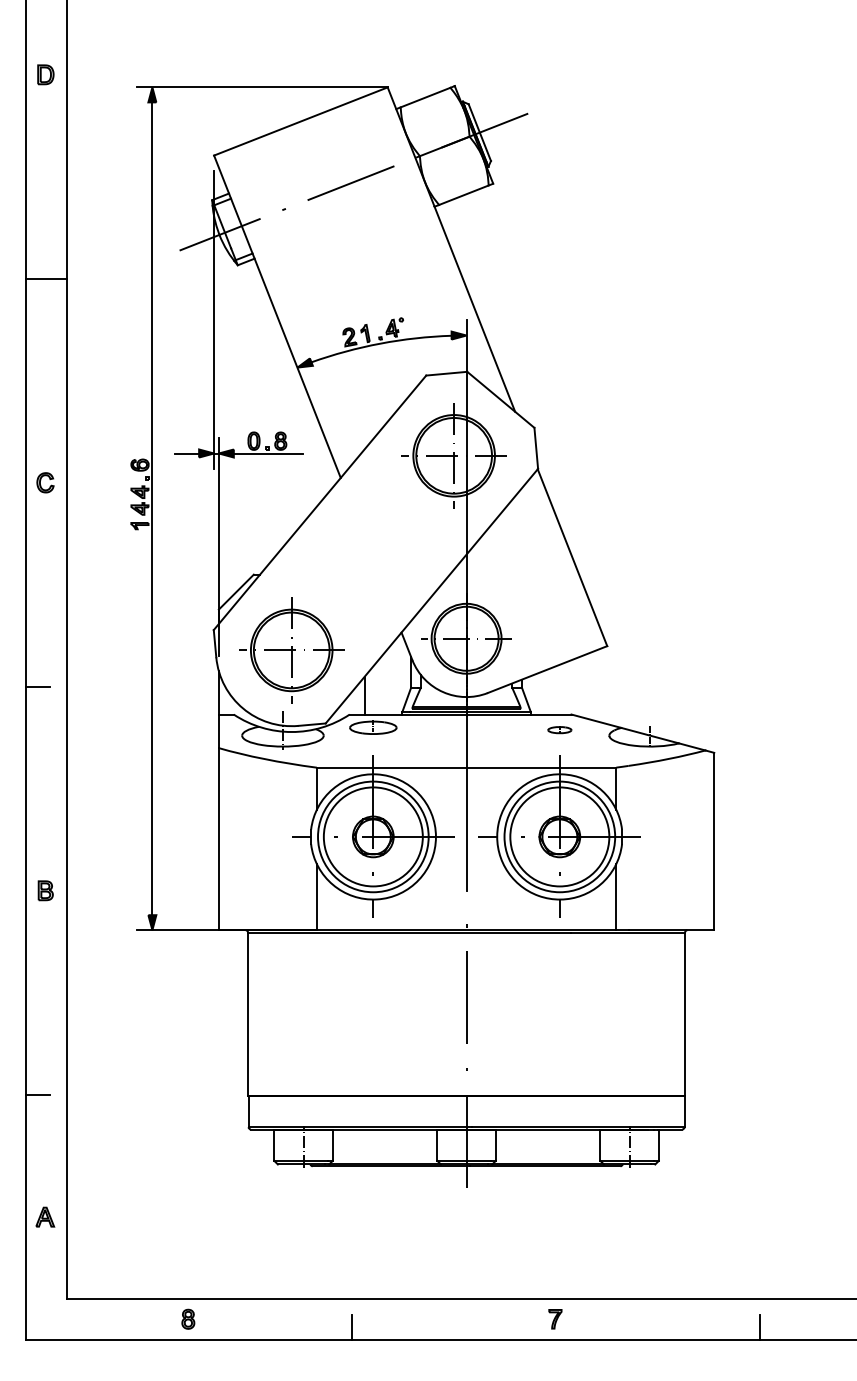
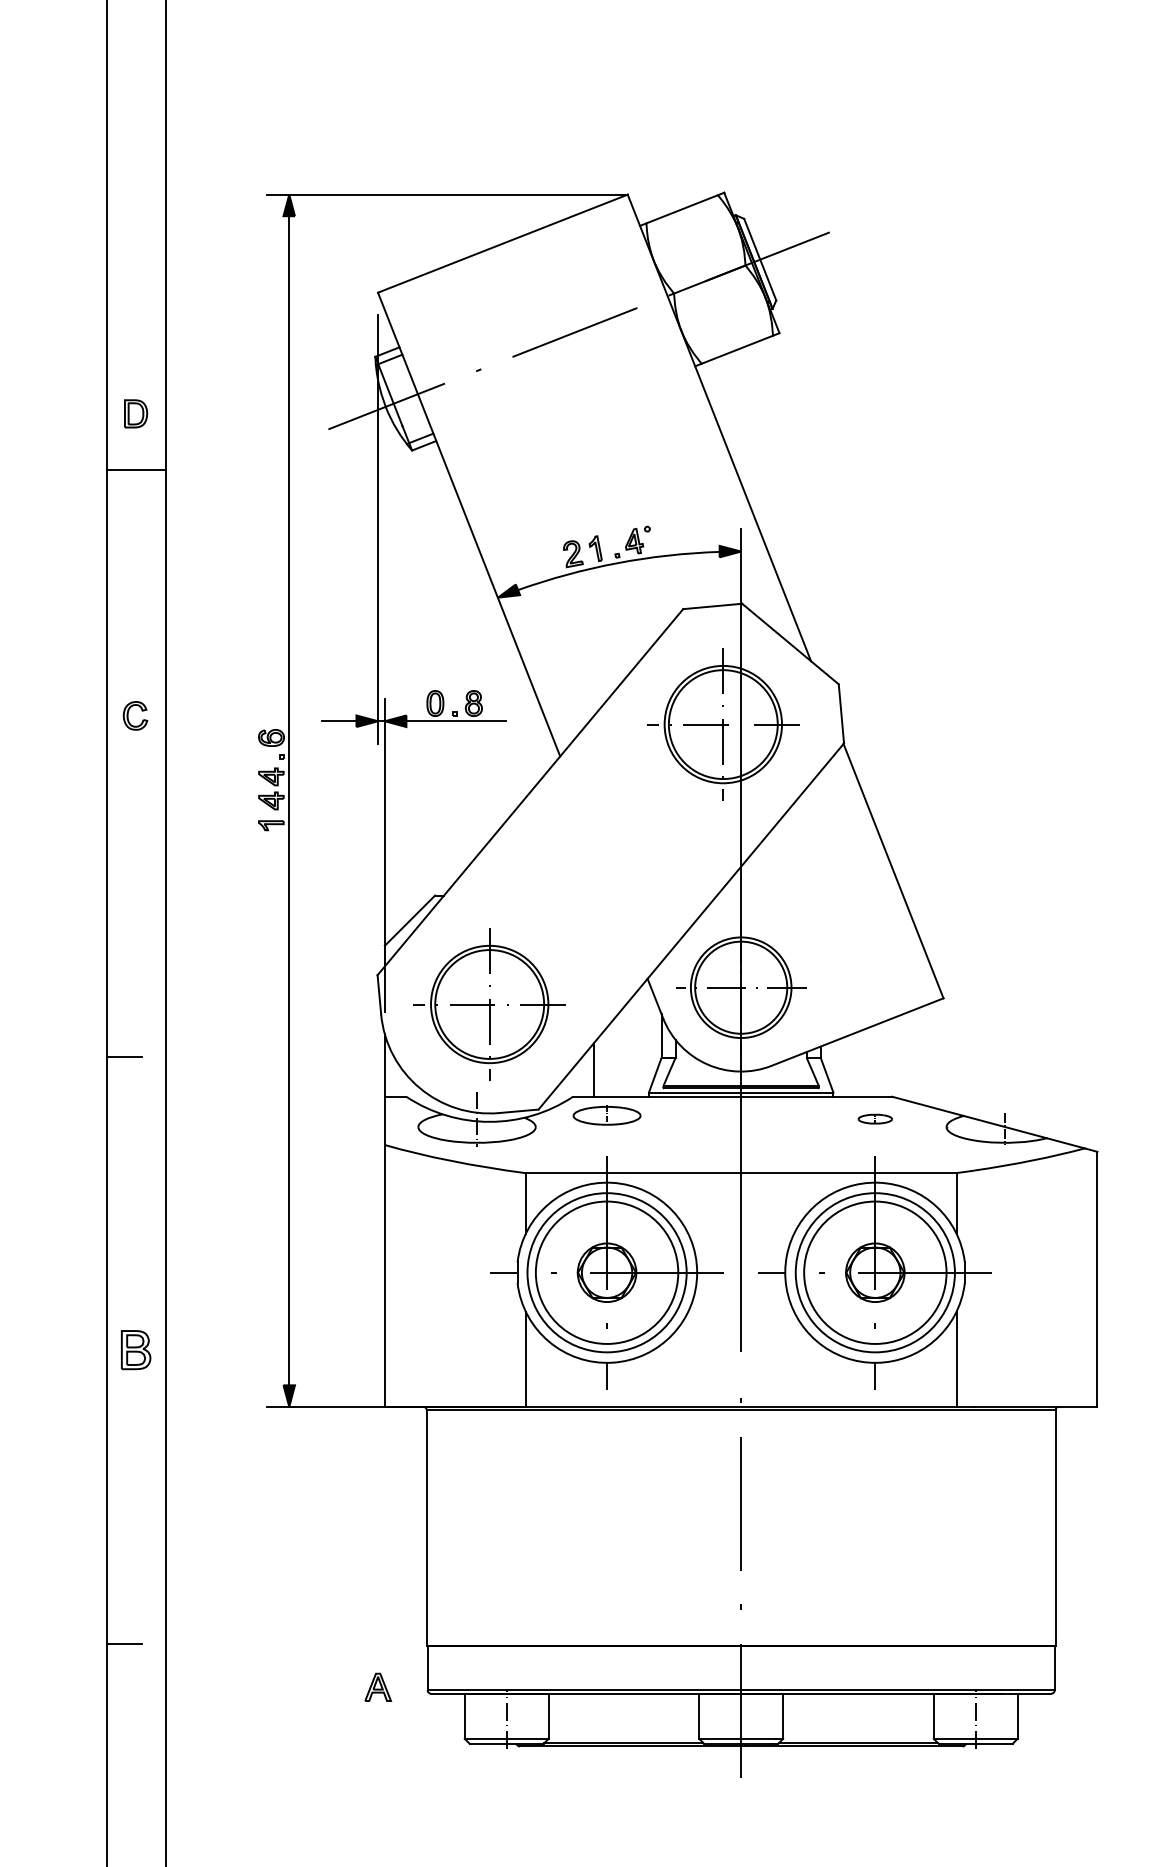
part: (45, 74) -> (135, 413), moved
part: (45, 482) -> (135, 715), moved
part: (45, 890) -> (135, 1349), size x1.4
part: (45, 1216) -> (378, 1686), moved

